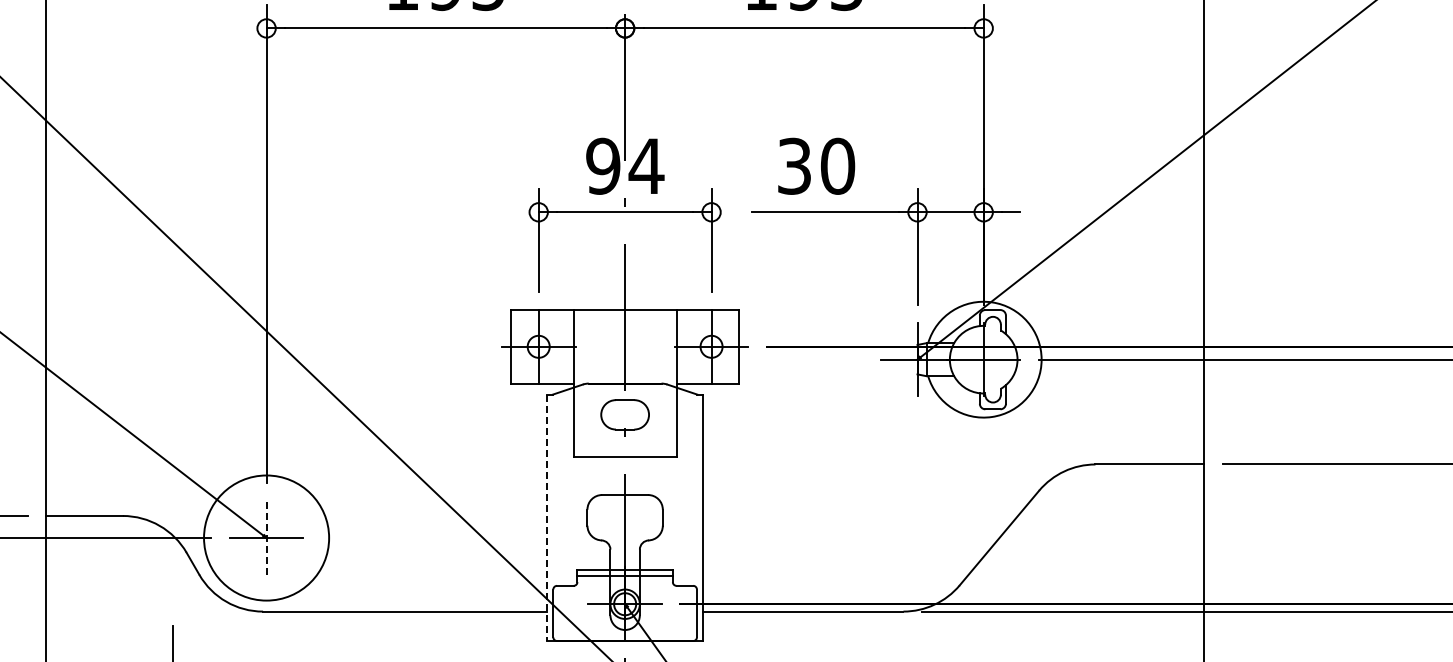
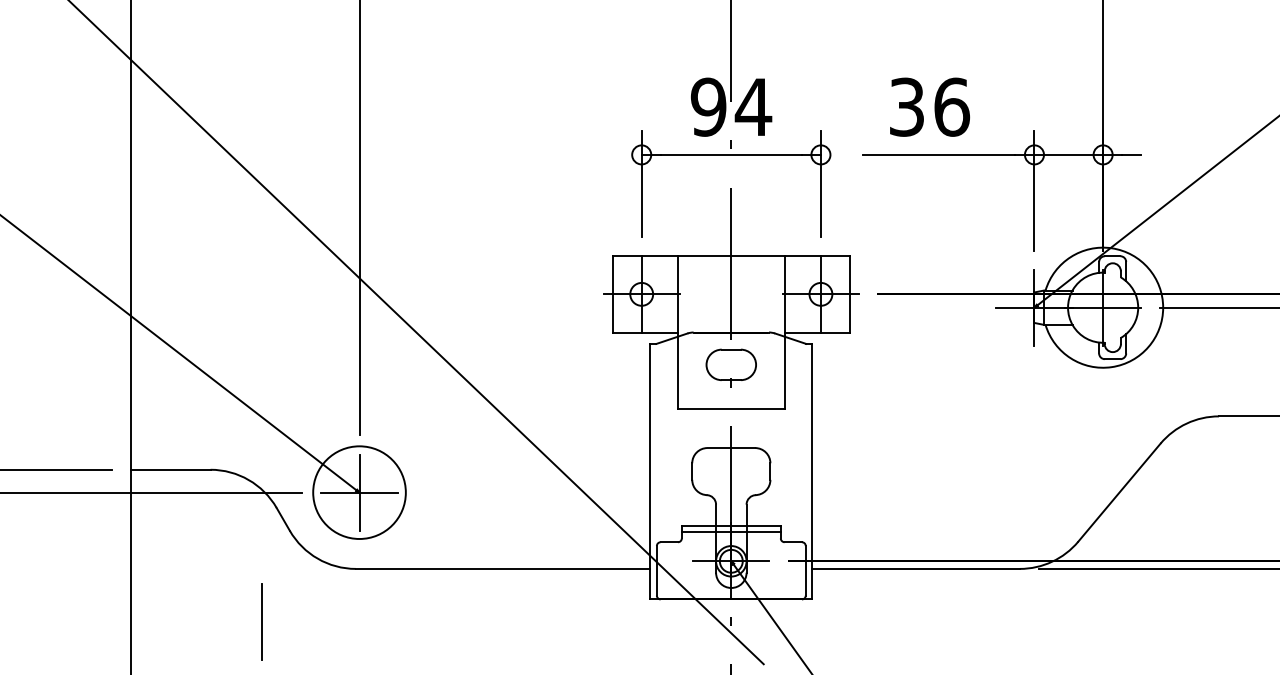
text: (837, 165) -> (951, 106), 30 -> 36
line: (547, 518) -> (650, 472), dashed -> solid
circle: (266, 537) -> (359, 492), size x0.71
line: (266, 538) -> (359, 493), dashed -> solid

